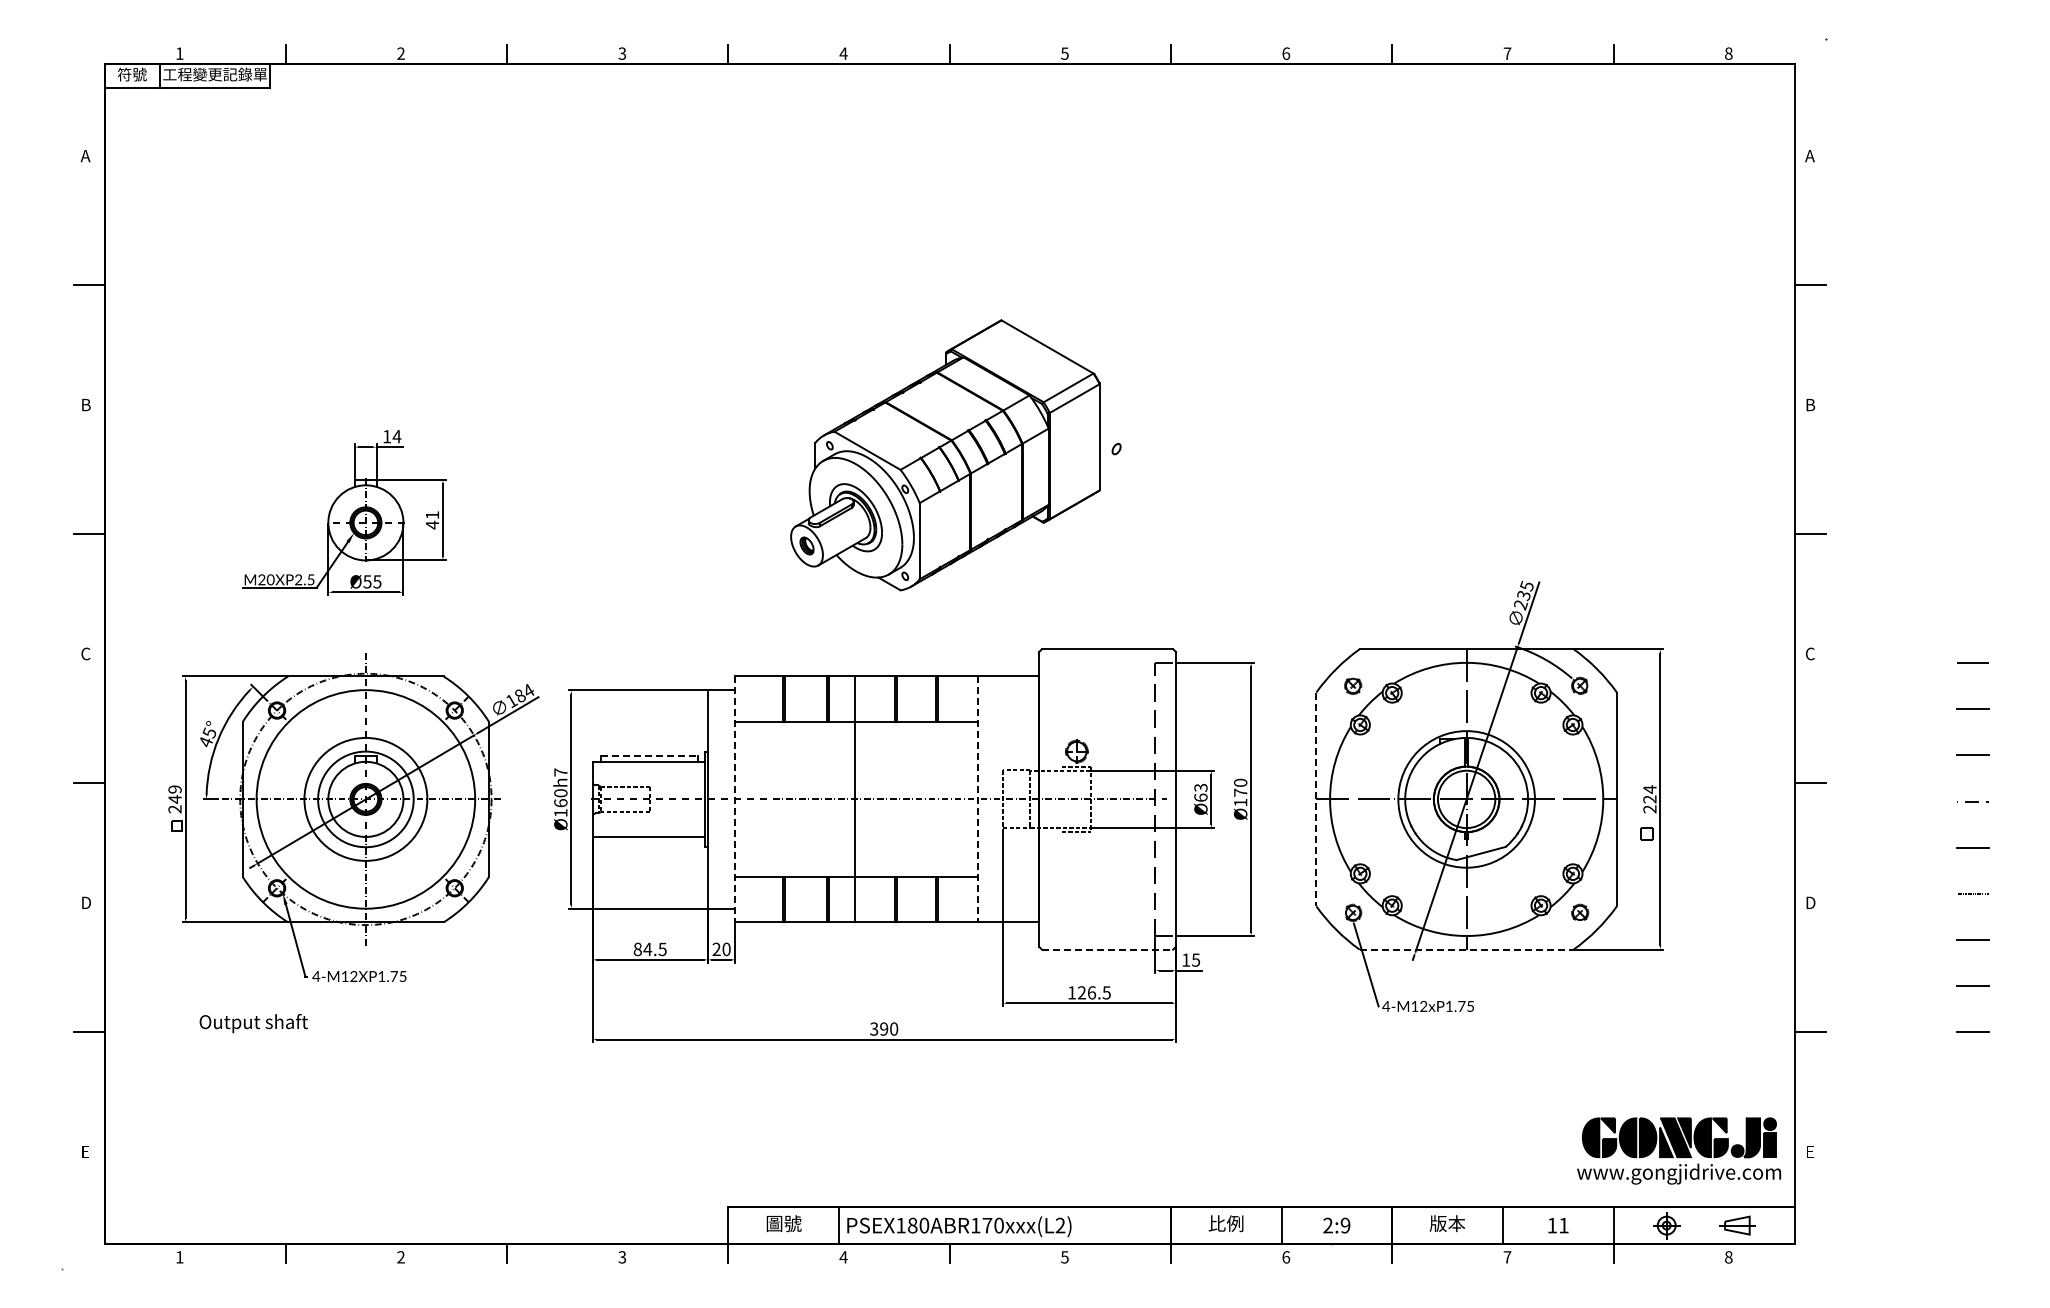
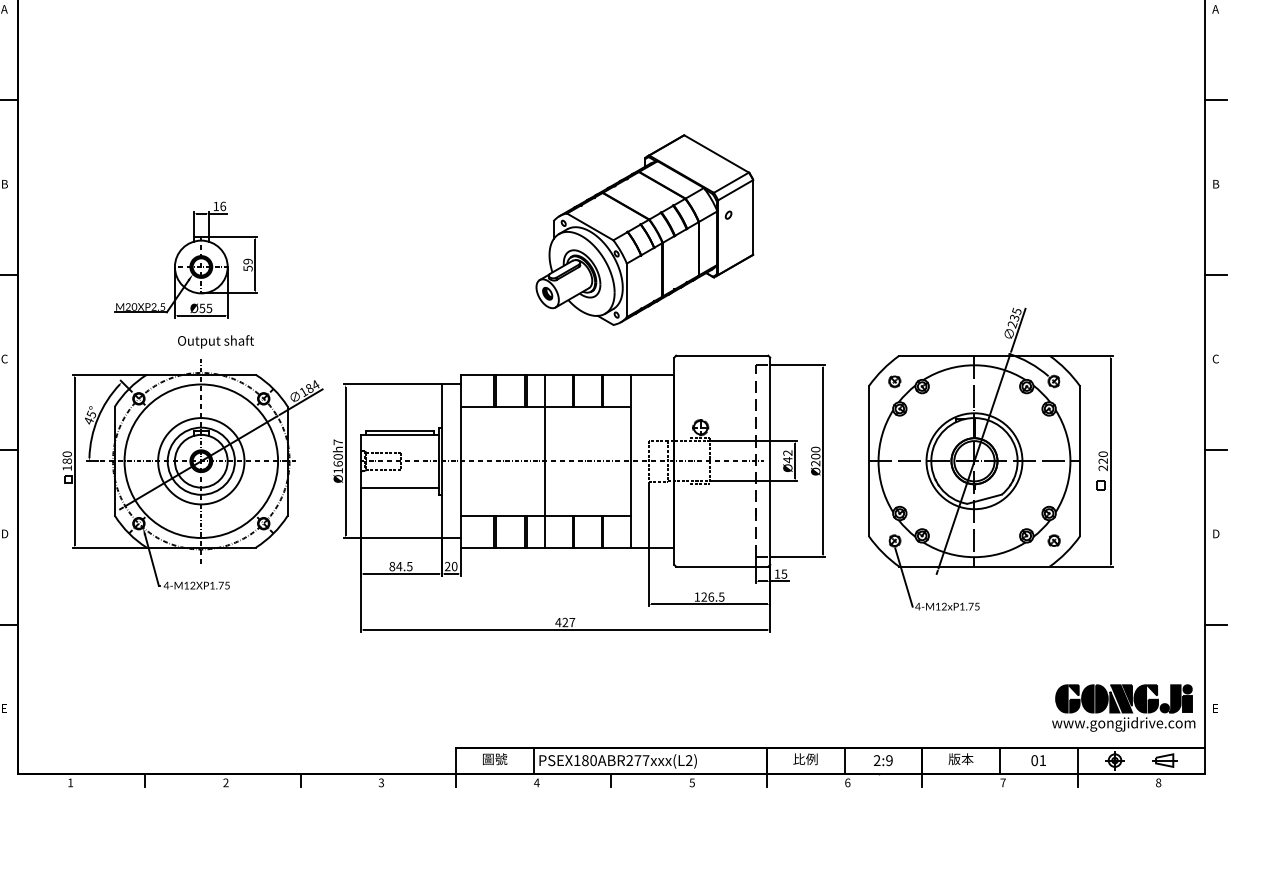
text: (396, 436) -> (222, 206), 14 -> 16
part: (945, 455) -> (644, 230), moved
text: (432, 520) -> (248, 265), 41 -> 59
line: (649, 756) -> (400, 431), dashed -> solid
text: (1649, 789) -> (1102, 454), 224 -> 220
text: (1200, 792) -> (787, 456), Ø63 -> Ø42
text: (1240, 797) -> (815, 459), Ø170 -> Ø200
text: (174, 799) -> (66, 461), 249 -> 180
line: (735, 799) -> (460, 461), dashed -> solid
line: (977, 799) -> (630, 461), dashed -> solid
line: (1316, 799) -> (869, 461), dashed -> solid
line: (1107, 949) -> (722, 566), dashed -> solid
line: (1466, 949) -> (974, 566), dashed -> solid
text: (253, 1023) -> (215, 341), moved
text: (883, 1028) -> (564, 622), 390 -> 427
text: (987, 1225) -> (637, 760), PSEX180ABR170xxx(L2) -> PSEX180ABR277xxx(L2)
text: (1552, 1225) -> (1034, 760), 11 -> 01

